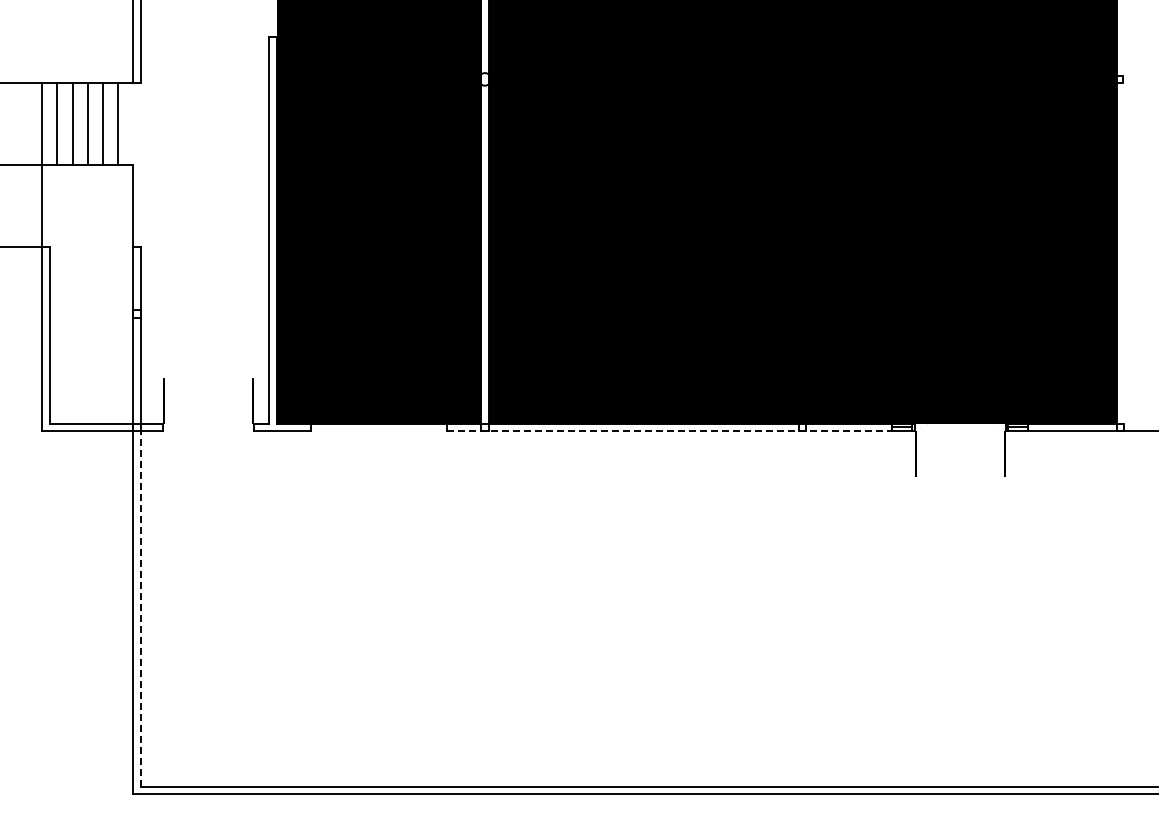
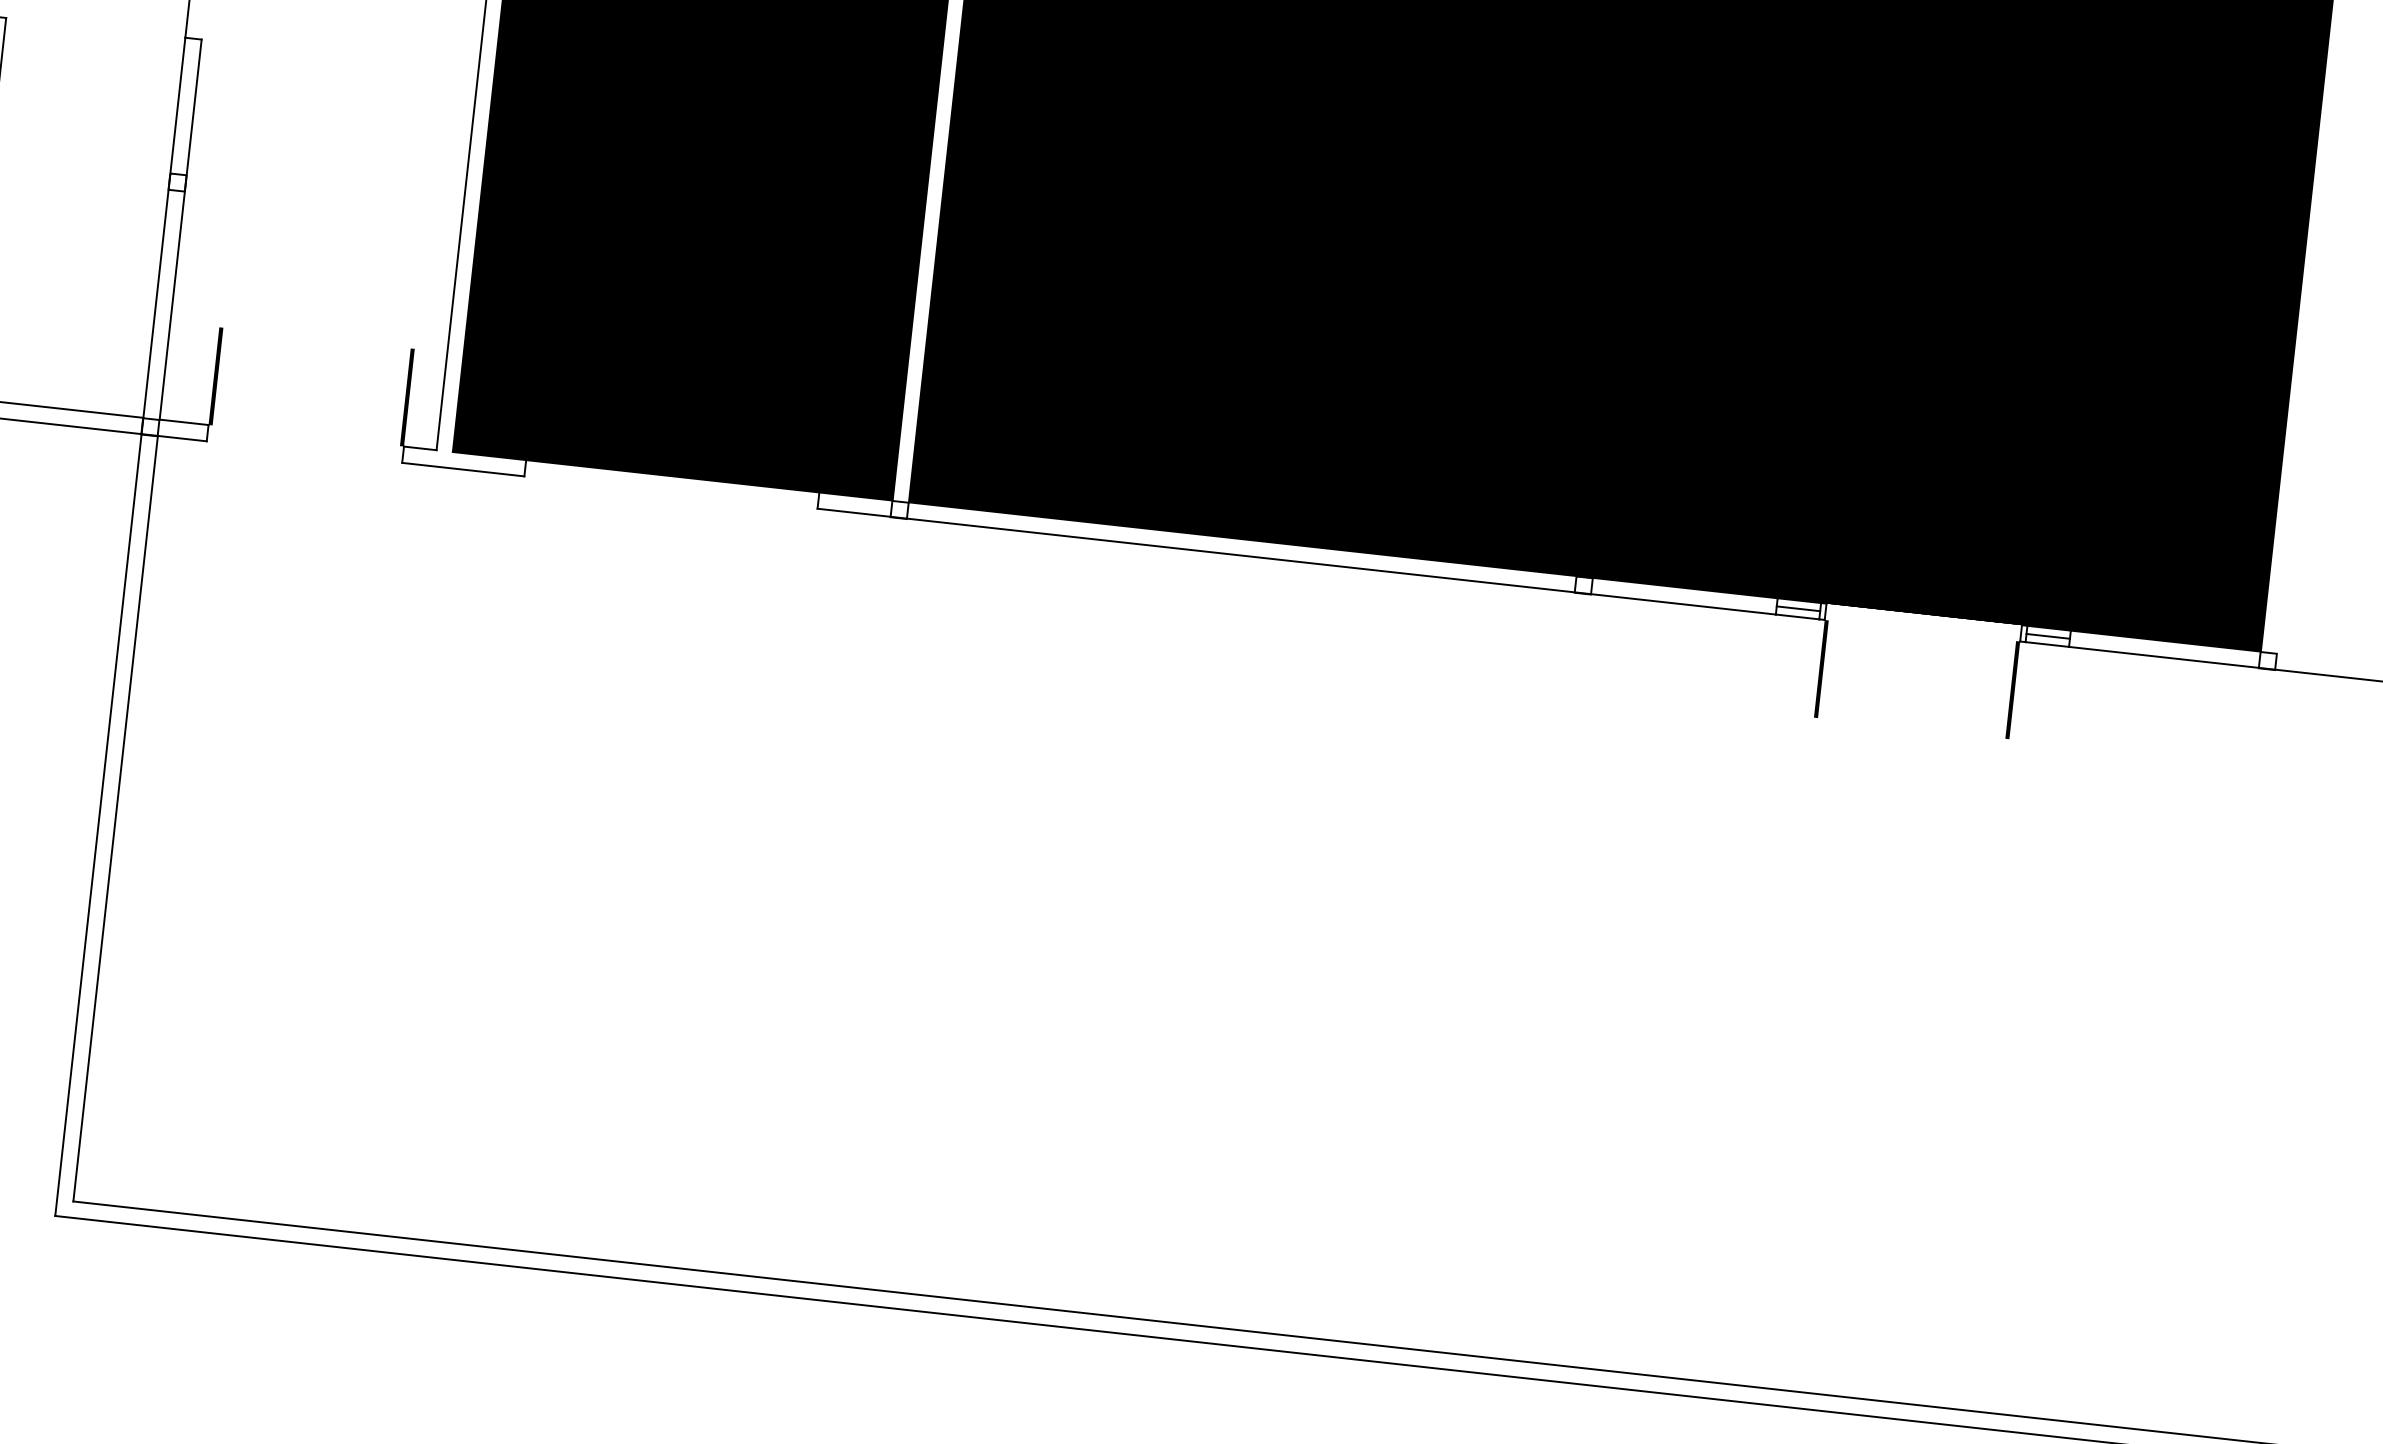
line: (669, 431) -> (1296, 562), dashed -> solid
line: (140, 609) -> (115, 819), dashed -> solid

